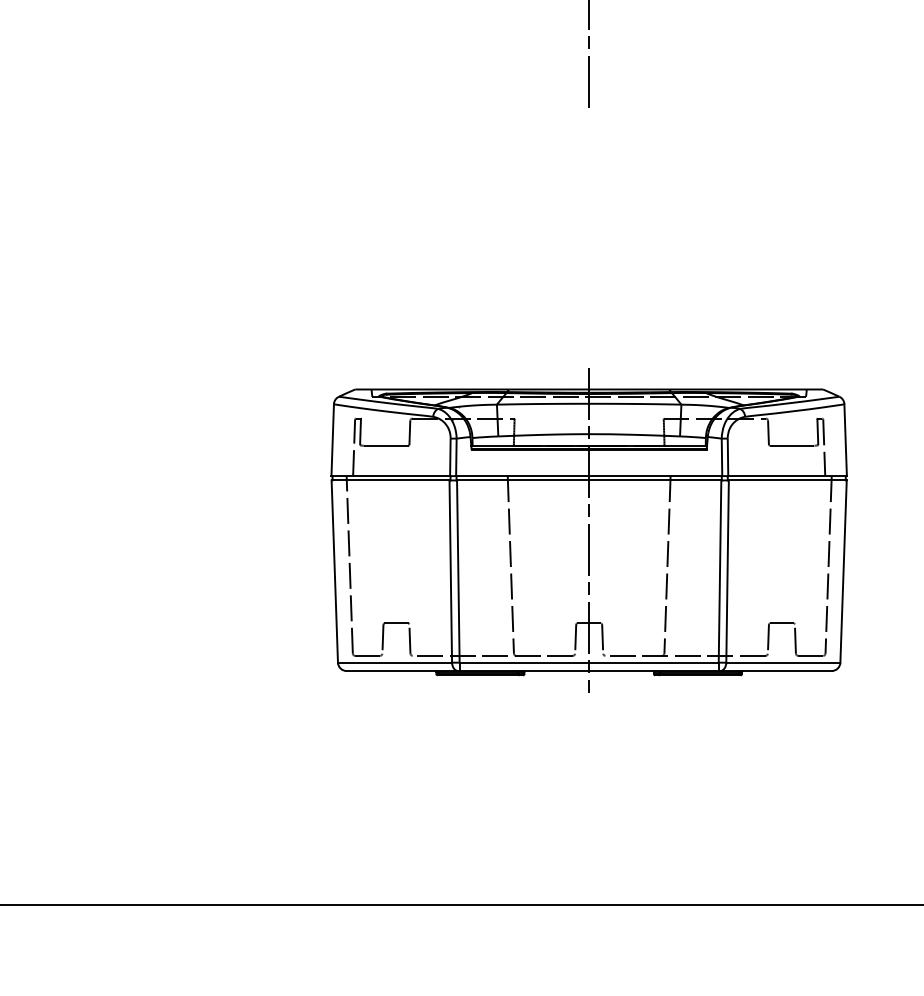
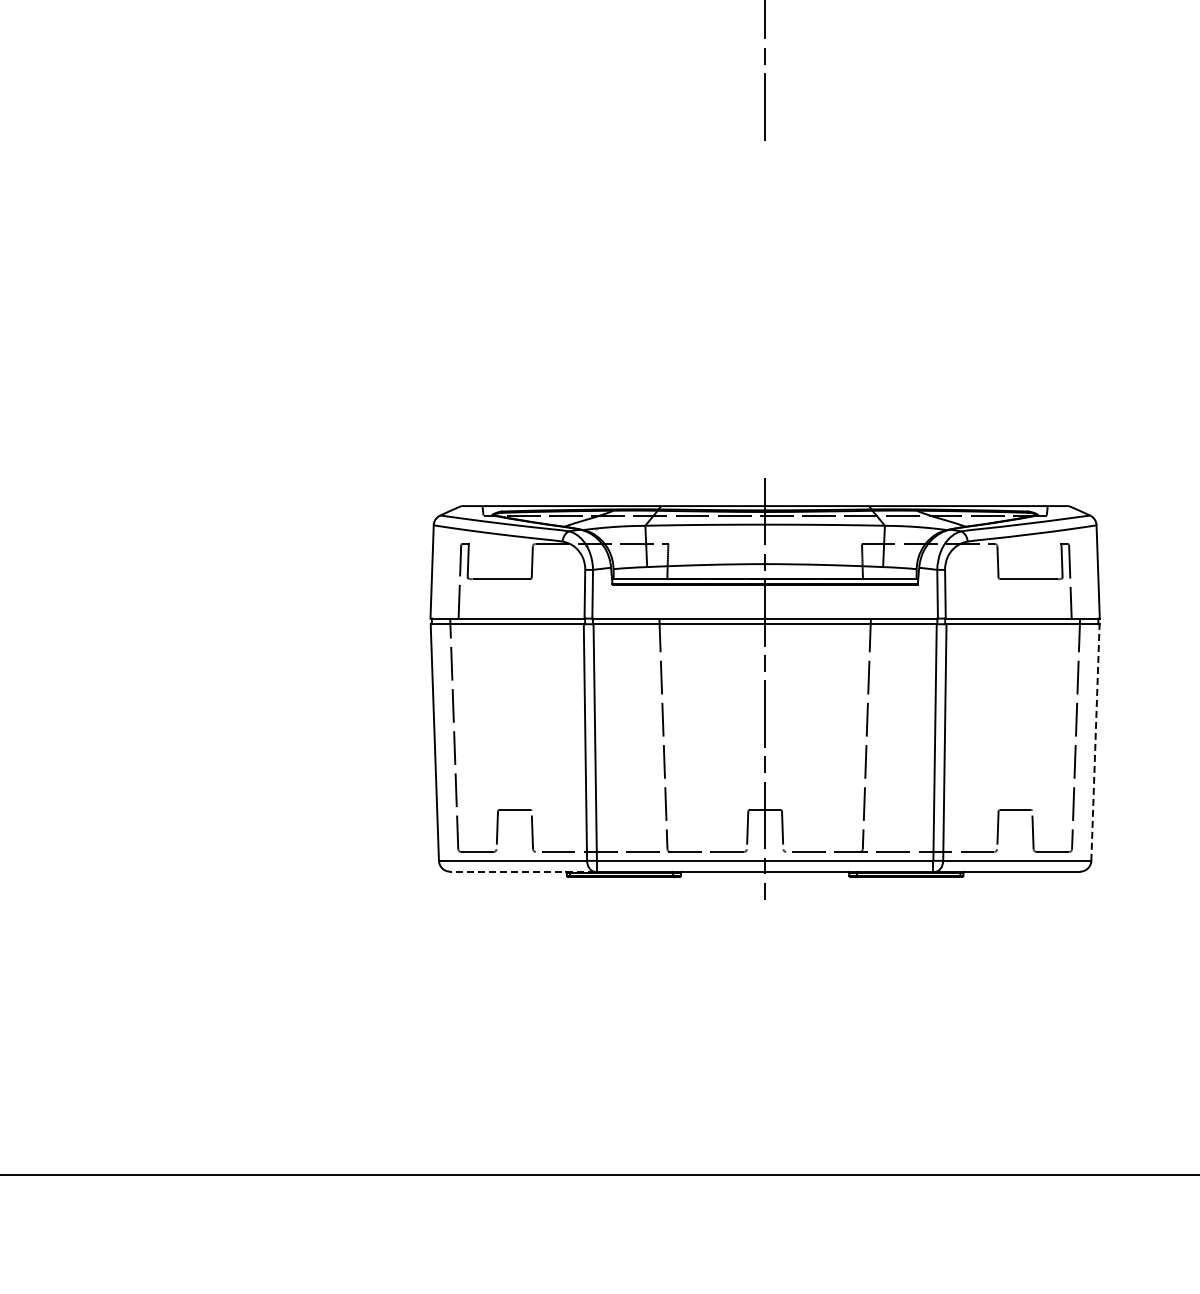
line: (843, 571) -> (1095, 742), solid -> dashed
line: (402, 670) -> (522, 871), solid -> dashed

